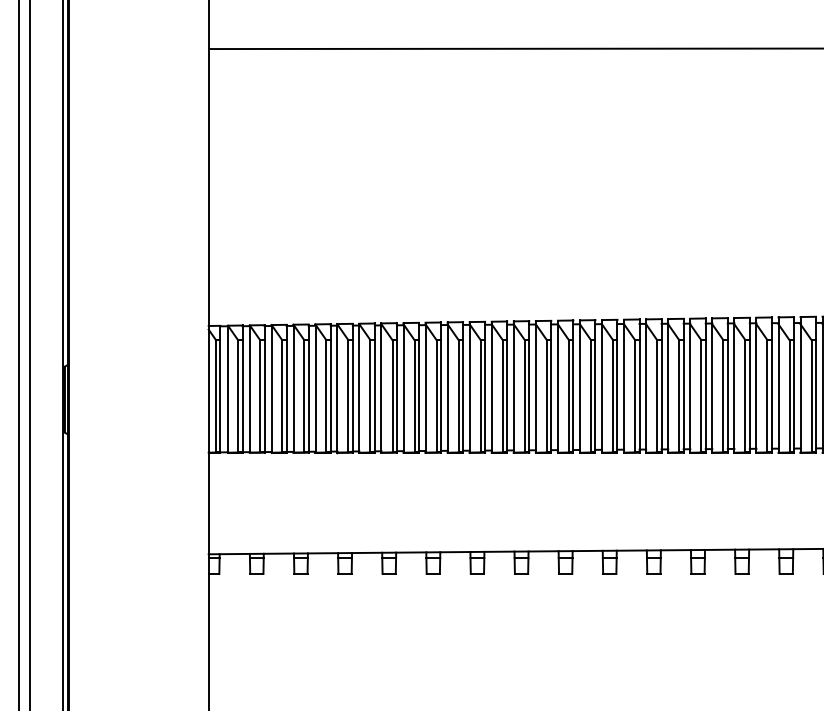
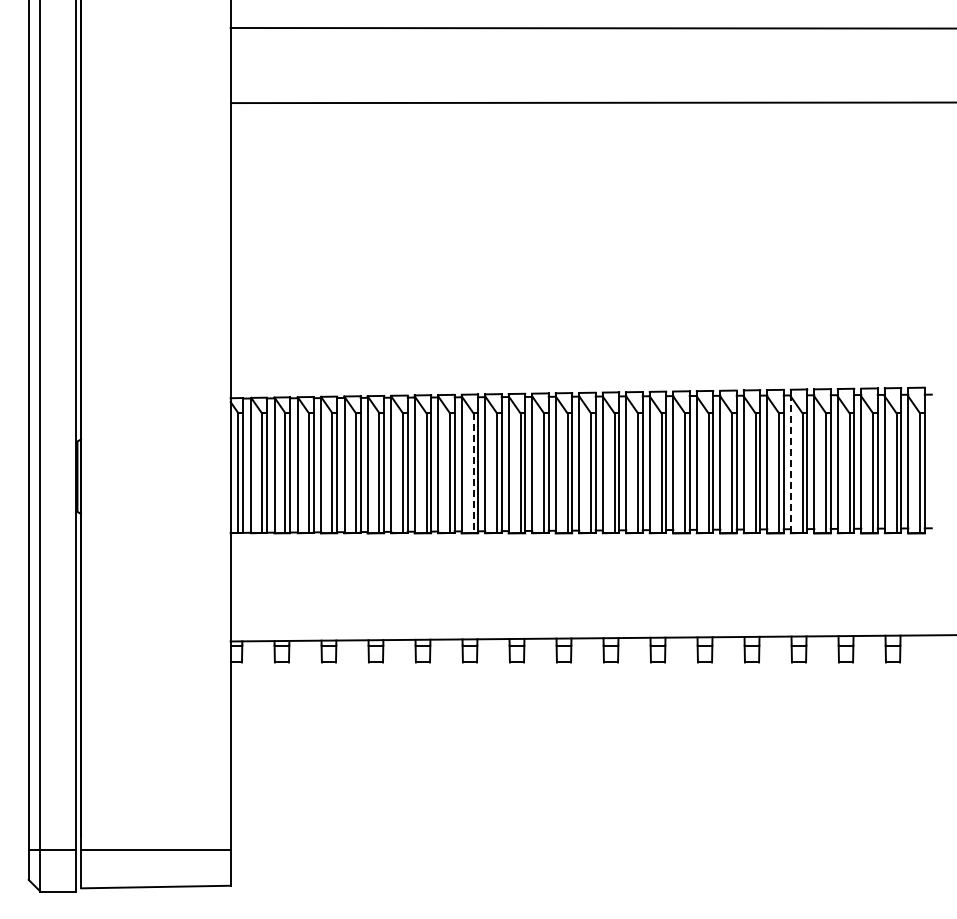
line: (734, 388) -> (790, 464), solid -> dashed
line: (436, 396) -> (473, 473), solid -> dashed

